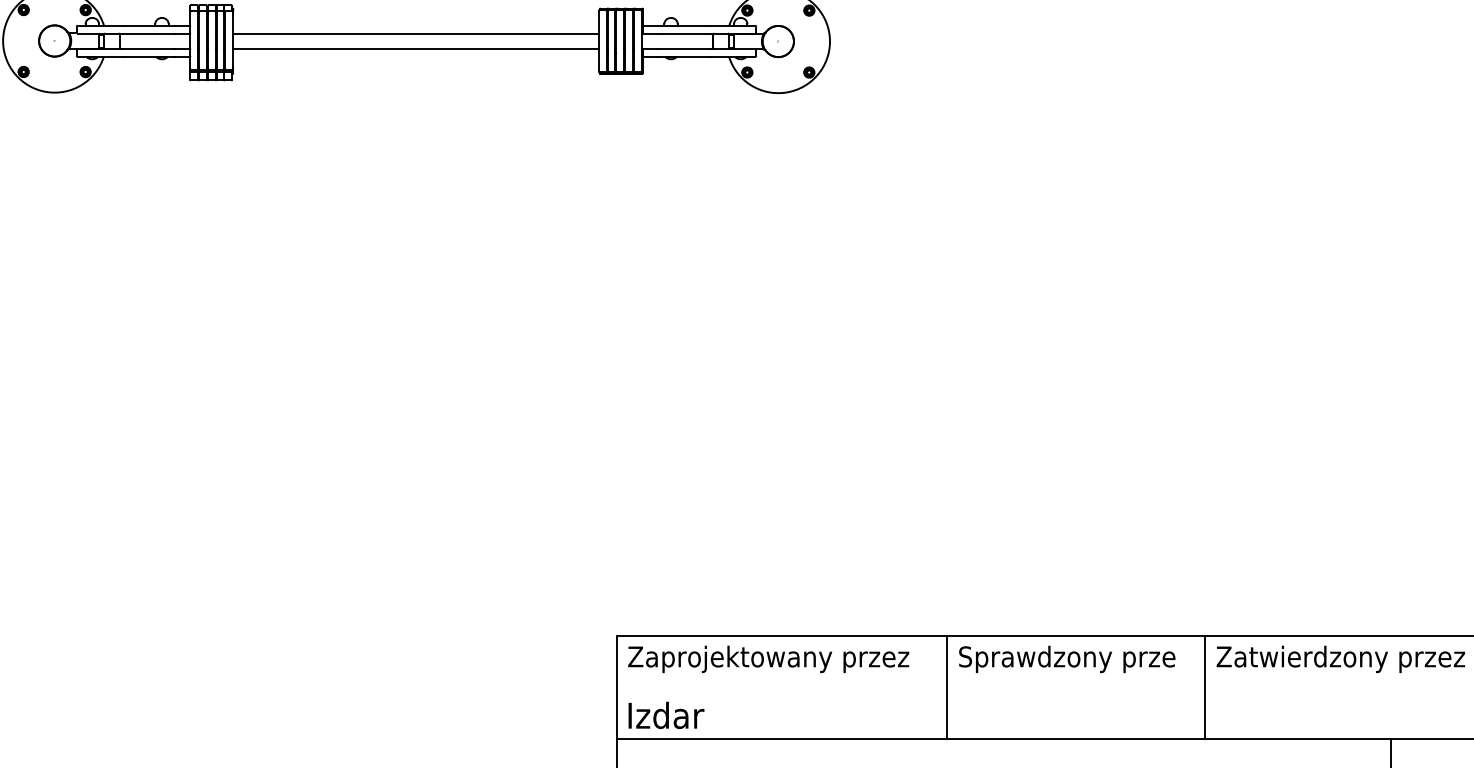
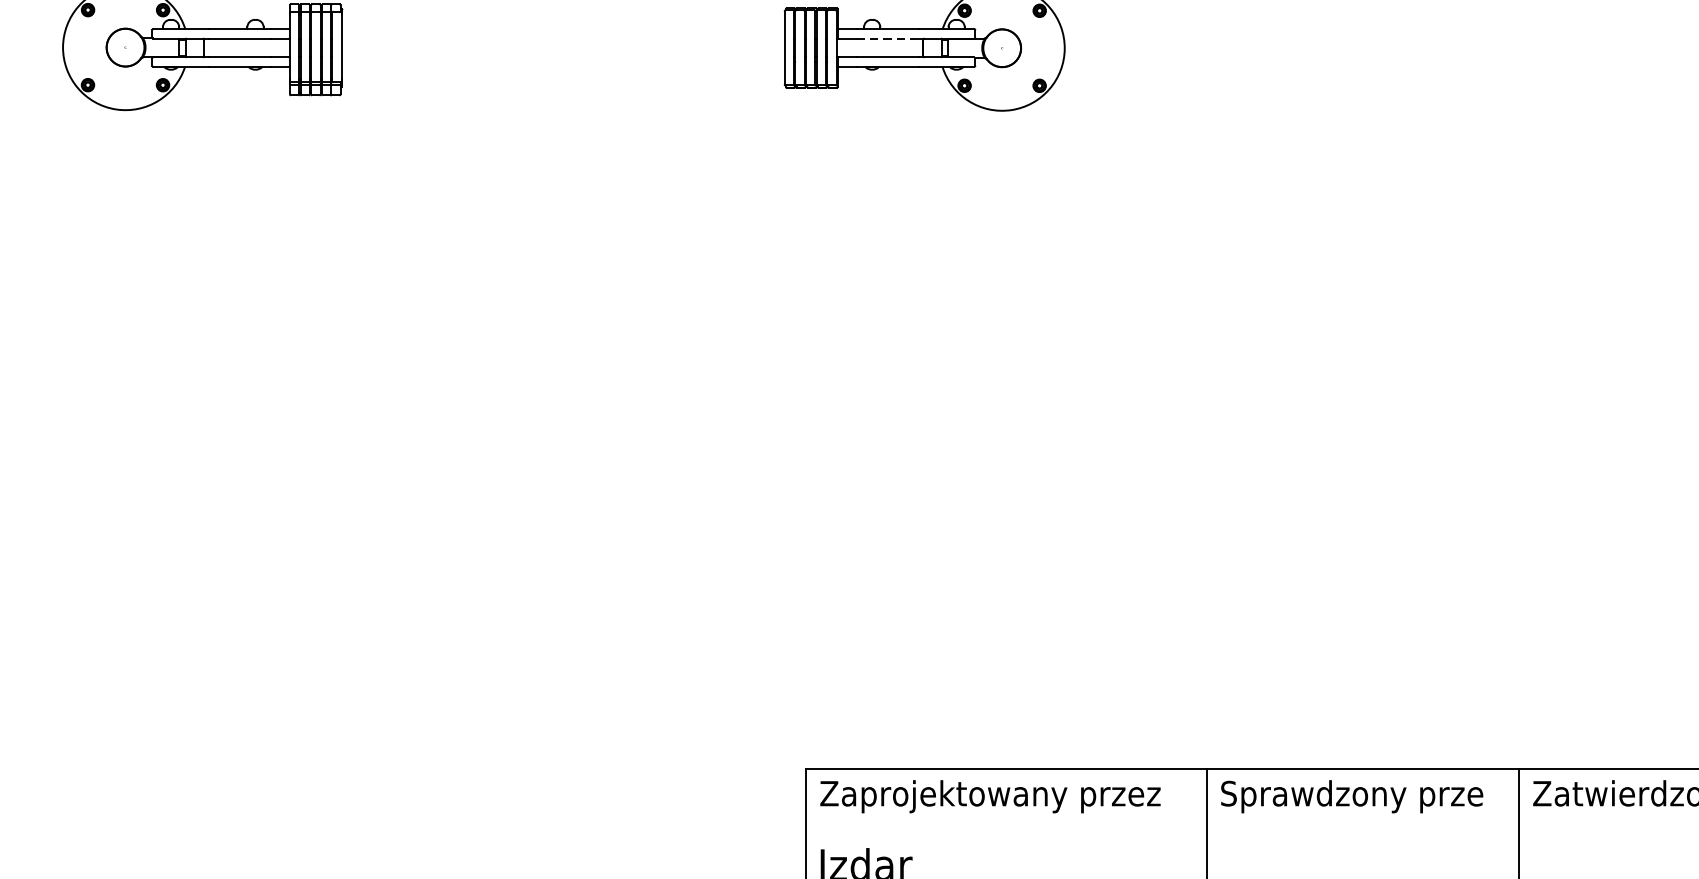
line: (415, 33) -> (562, 38), removed
line: (683, 33) -> (887, 38), solid -> dashed
line: (415, 49) -> (562, 57), removed

